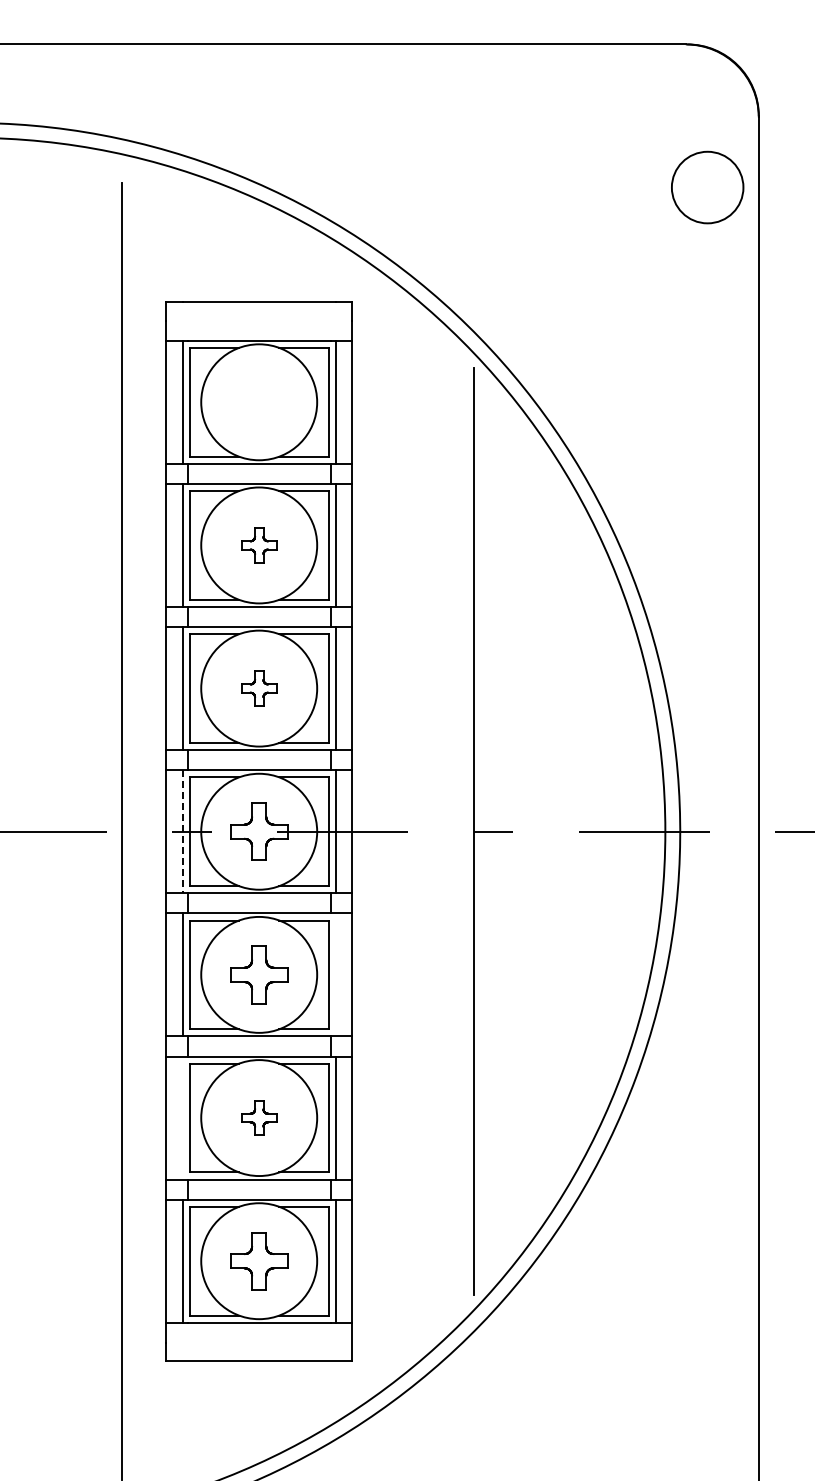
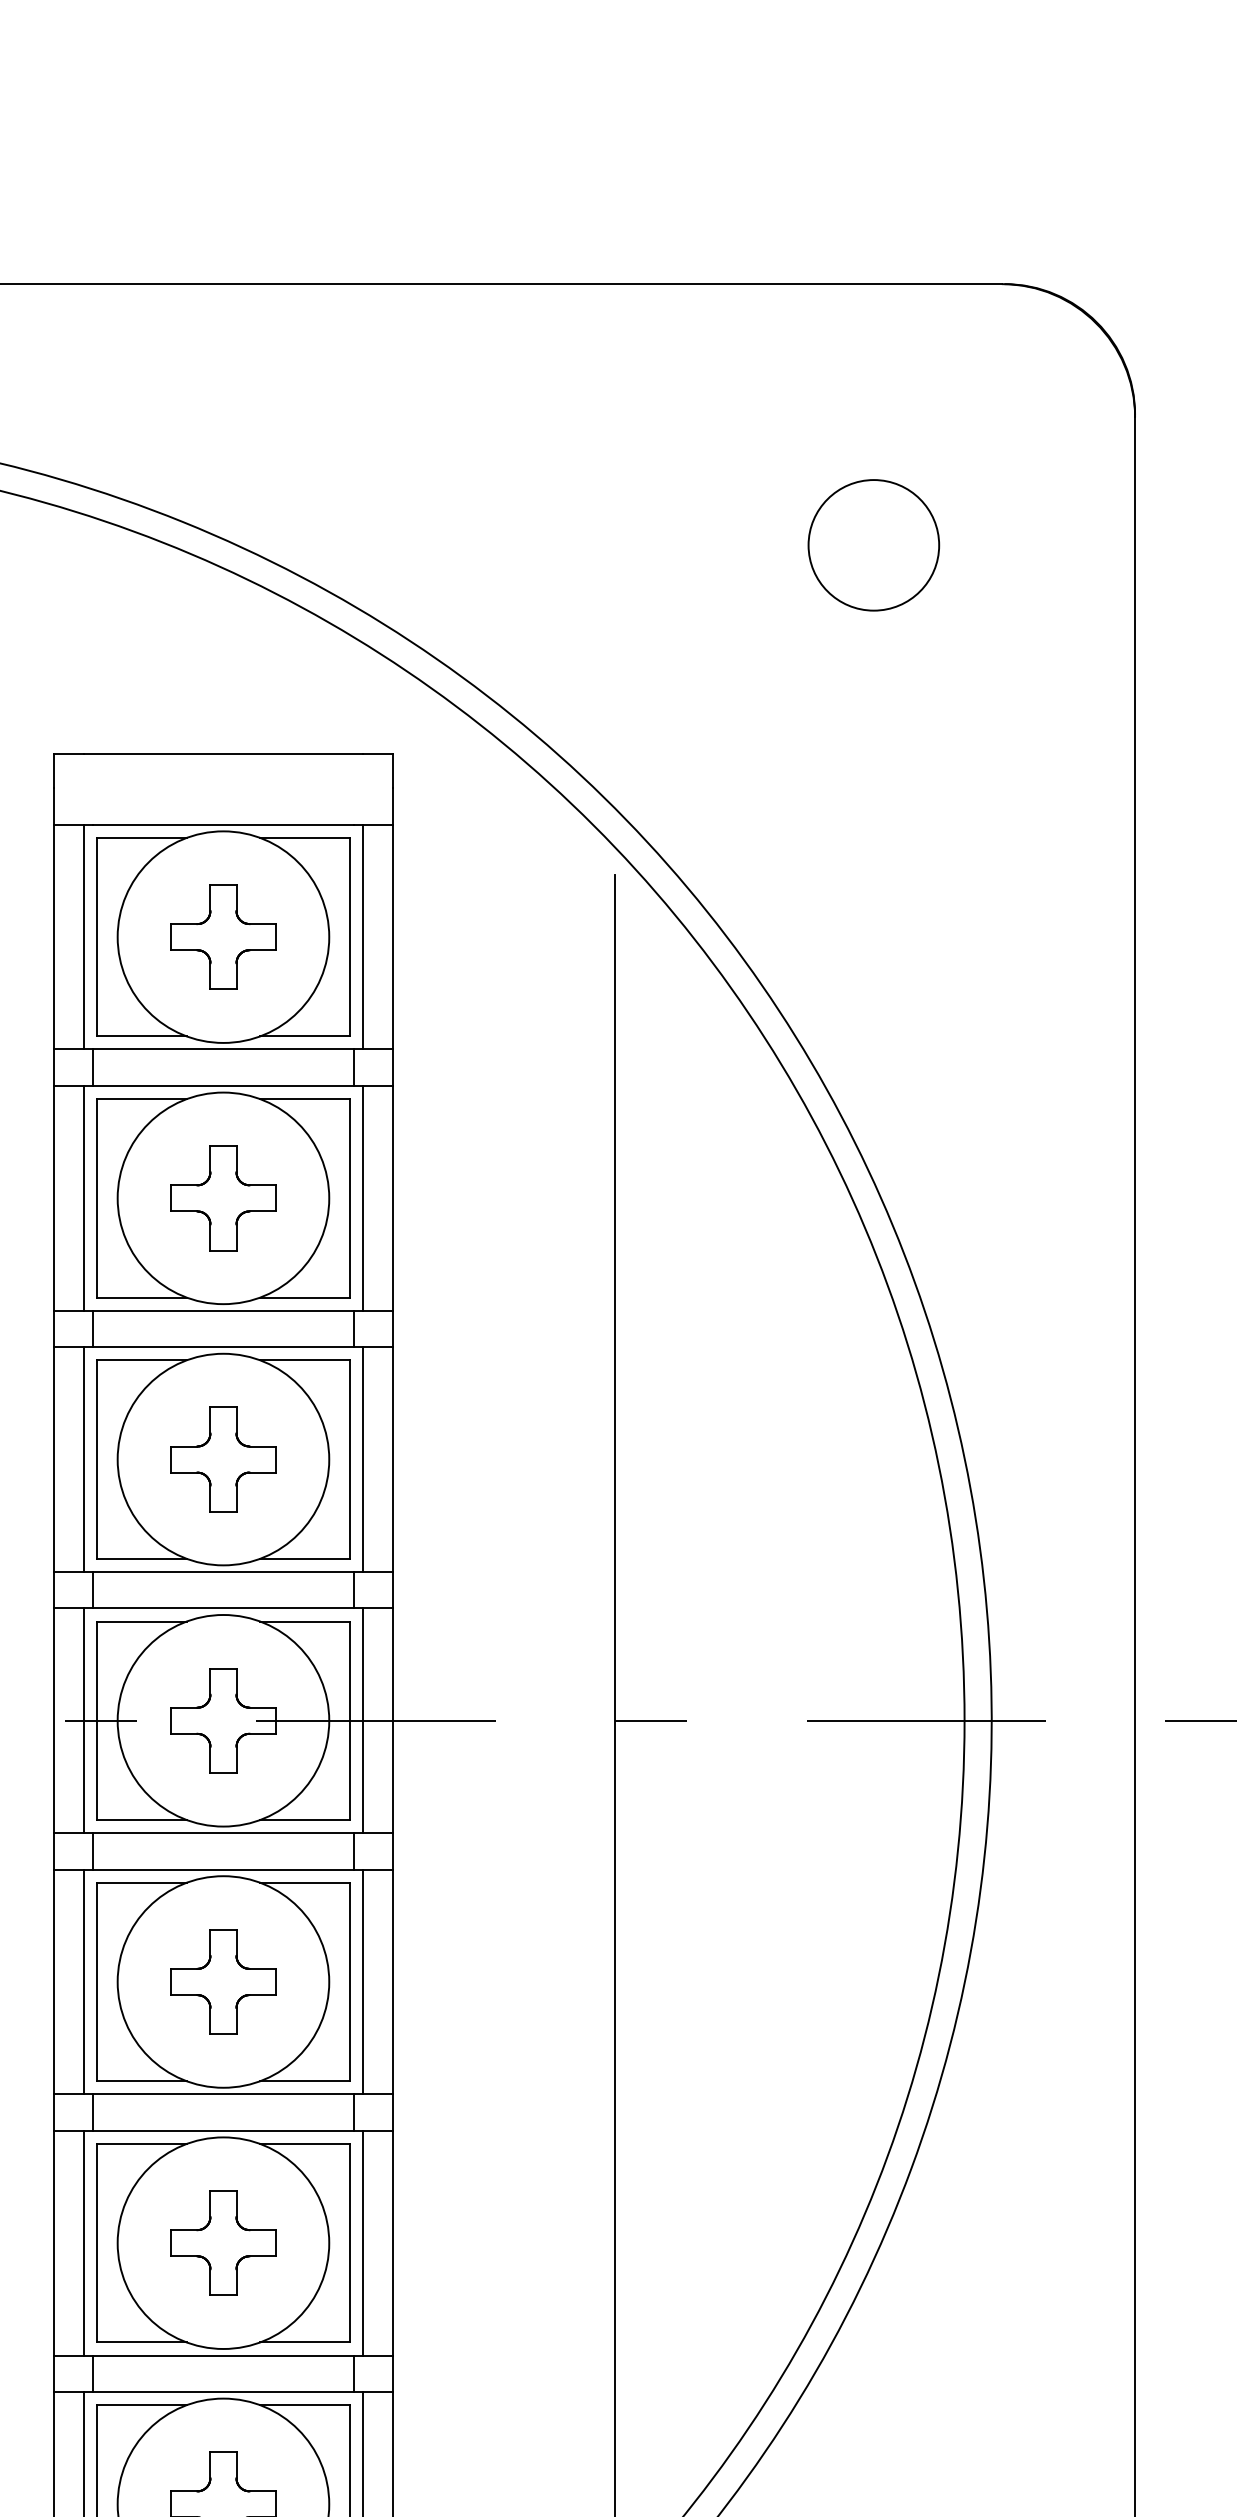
circle: (707, 187) -> (873, 545), moved
part: (259, 402) -> (223, 937), added
part: (259, 545) -> (223, 1198), size x1.67
part: (259, 688) -> (223, 1459), size x1.67
line: (182, 831) -> (83, 1720), dashed -> solid
line: (335, 974) -> (362, 1981), added
line: (182, 1117) -> (83, 2242), added
part: (259, 1117) -> (223, 2242), size x1.67

